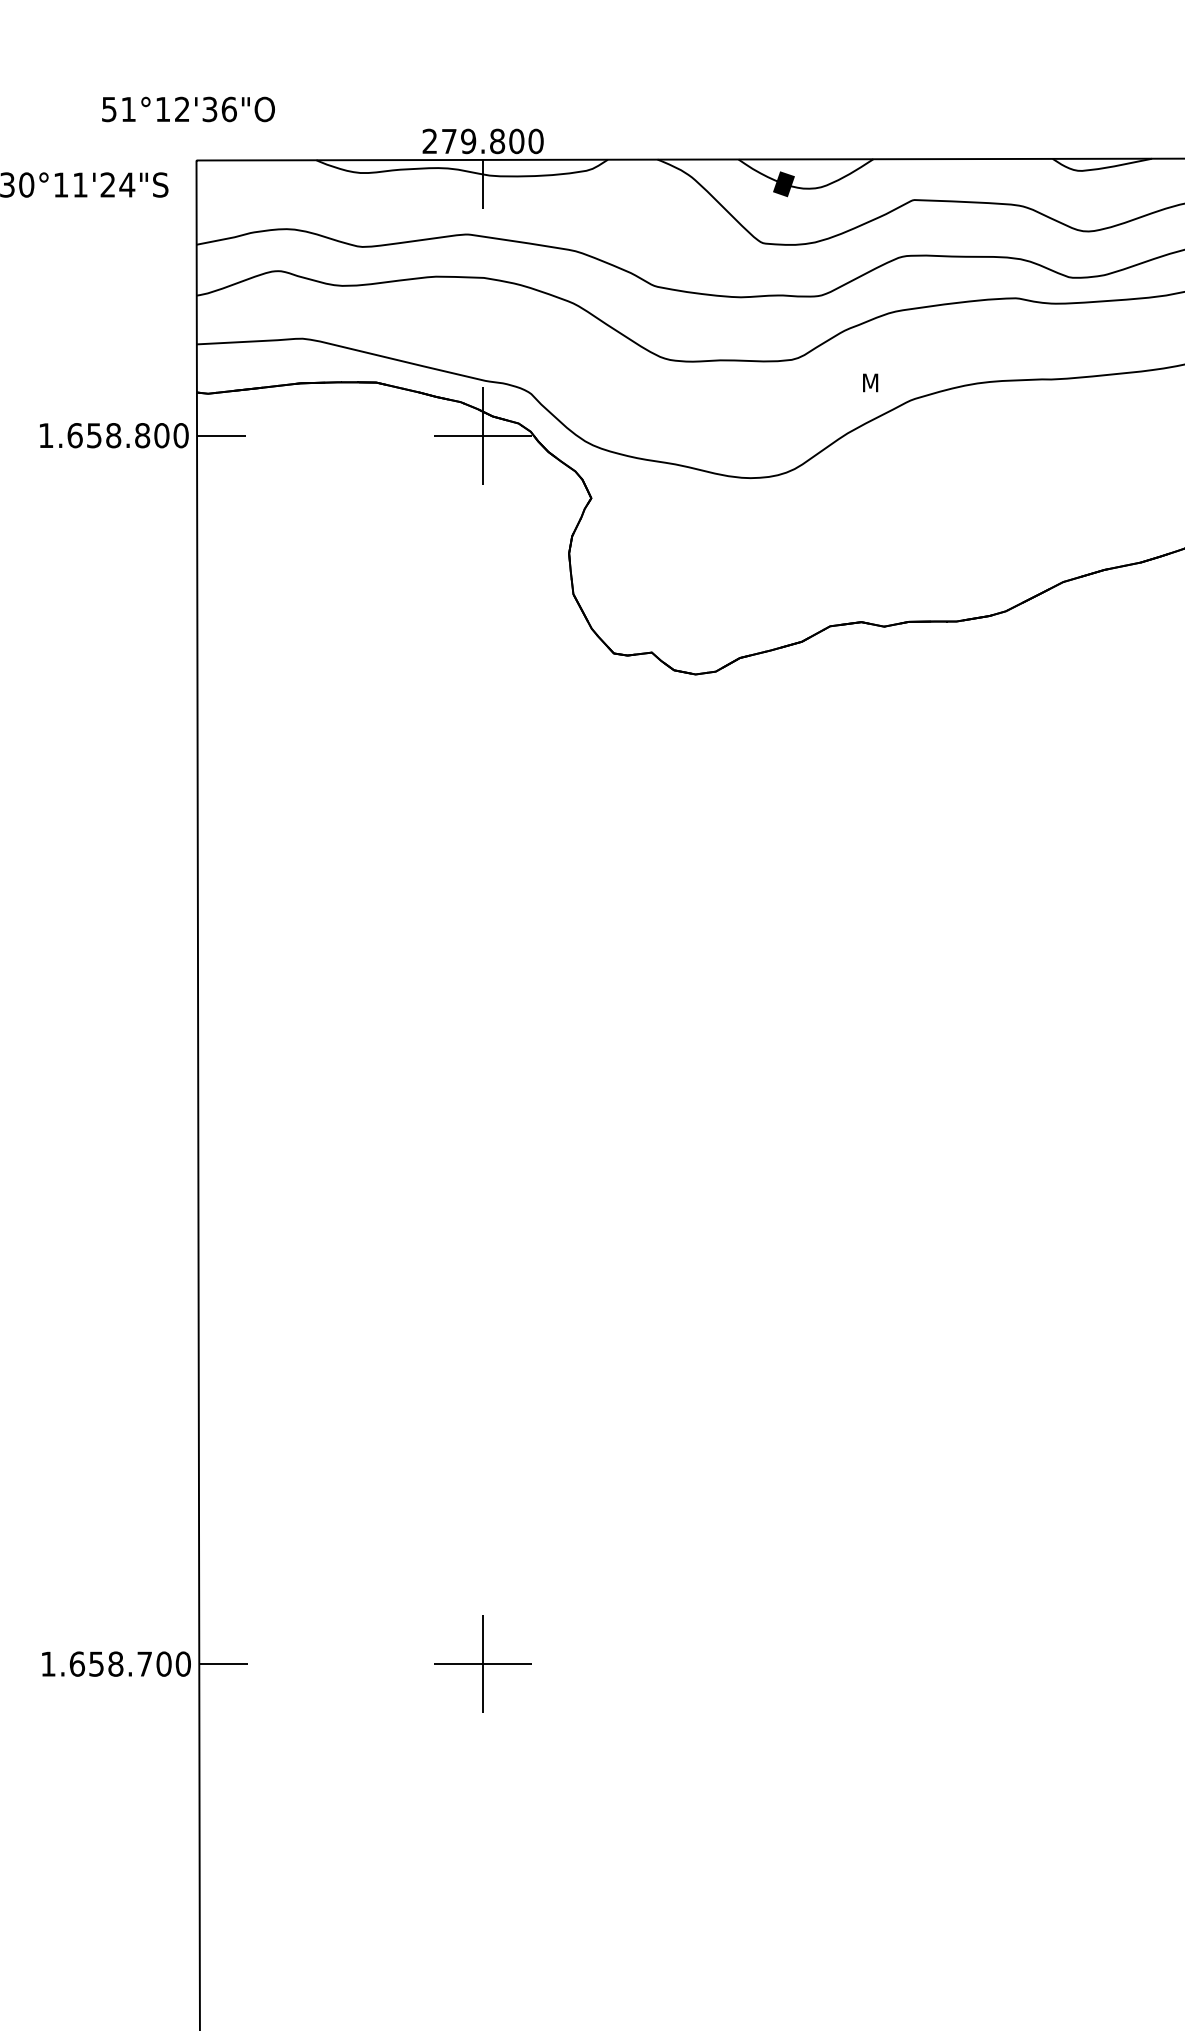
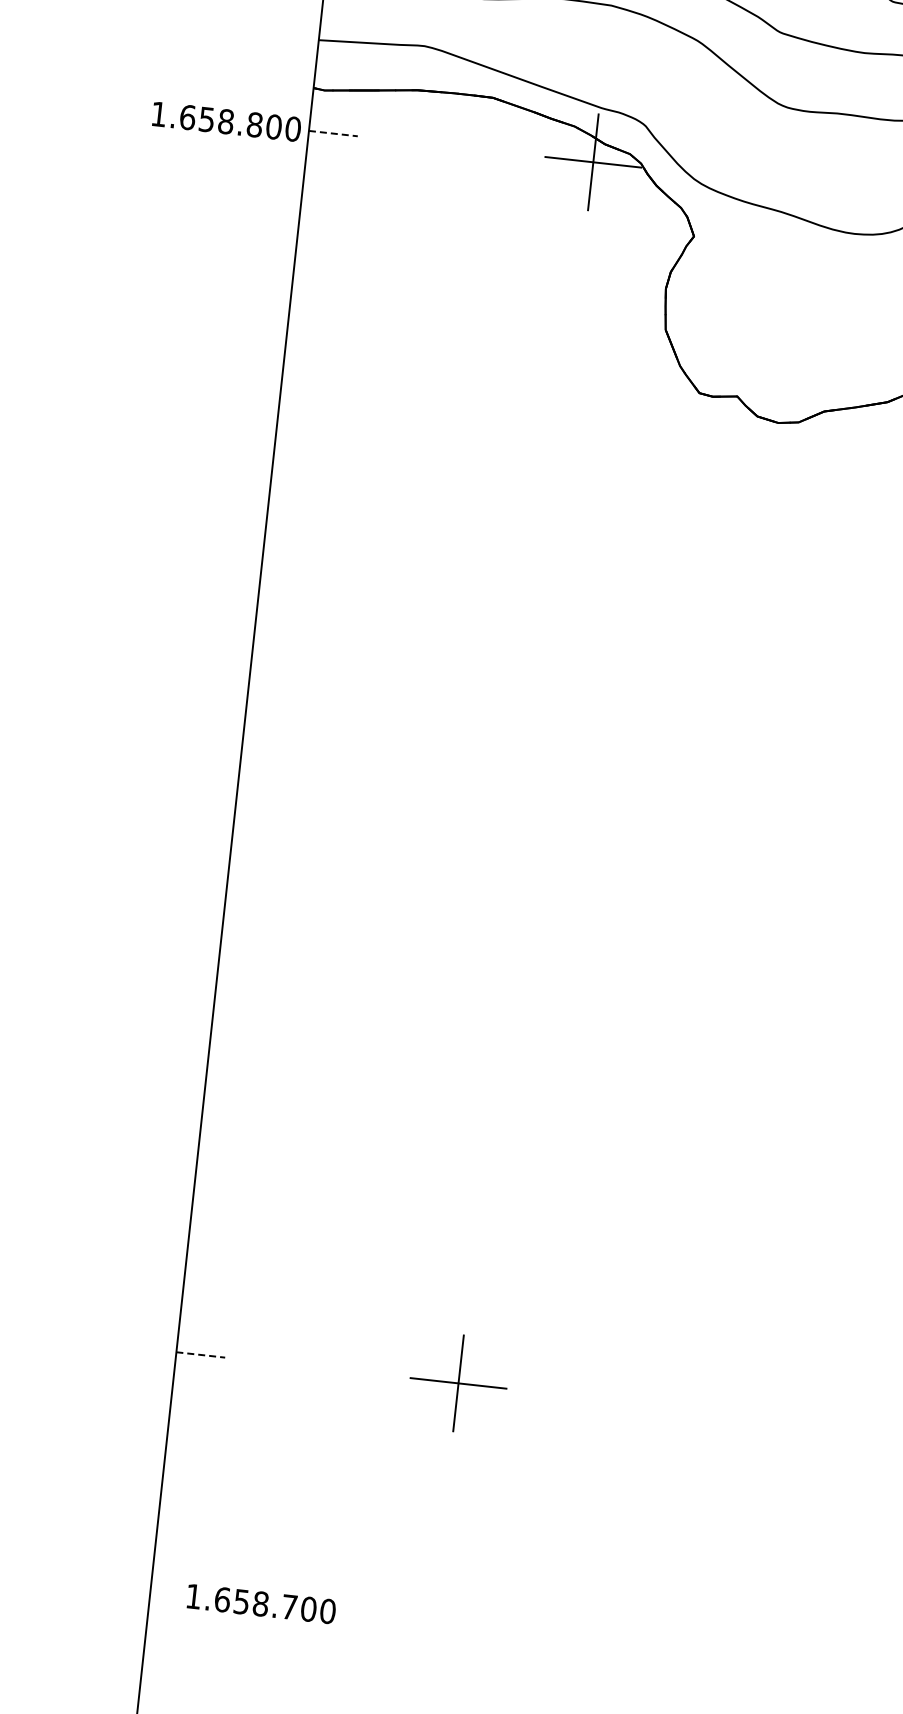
line: (221, 435) -> (333, 133), solid -> dashed
text: (116, 1663) -> (261, 1603), moved
line: (223, 1664) -> (200, 1355), solid -> dashed

